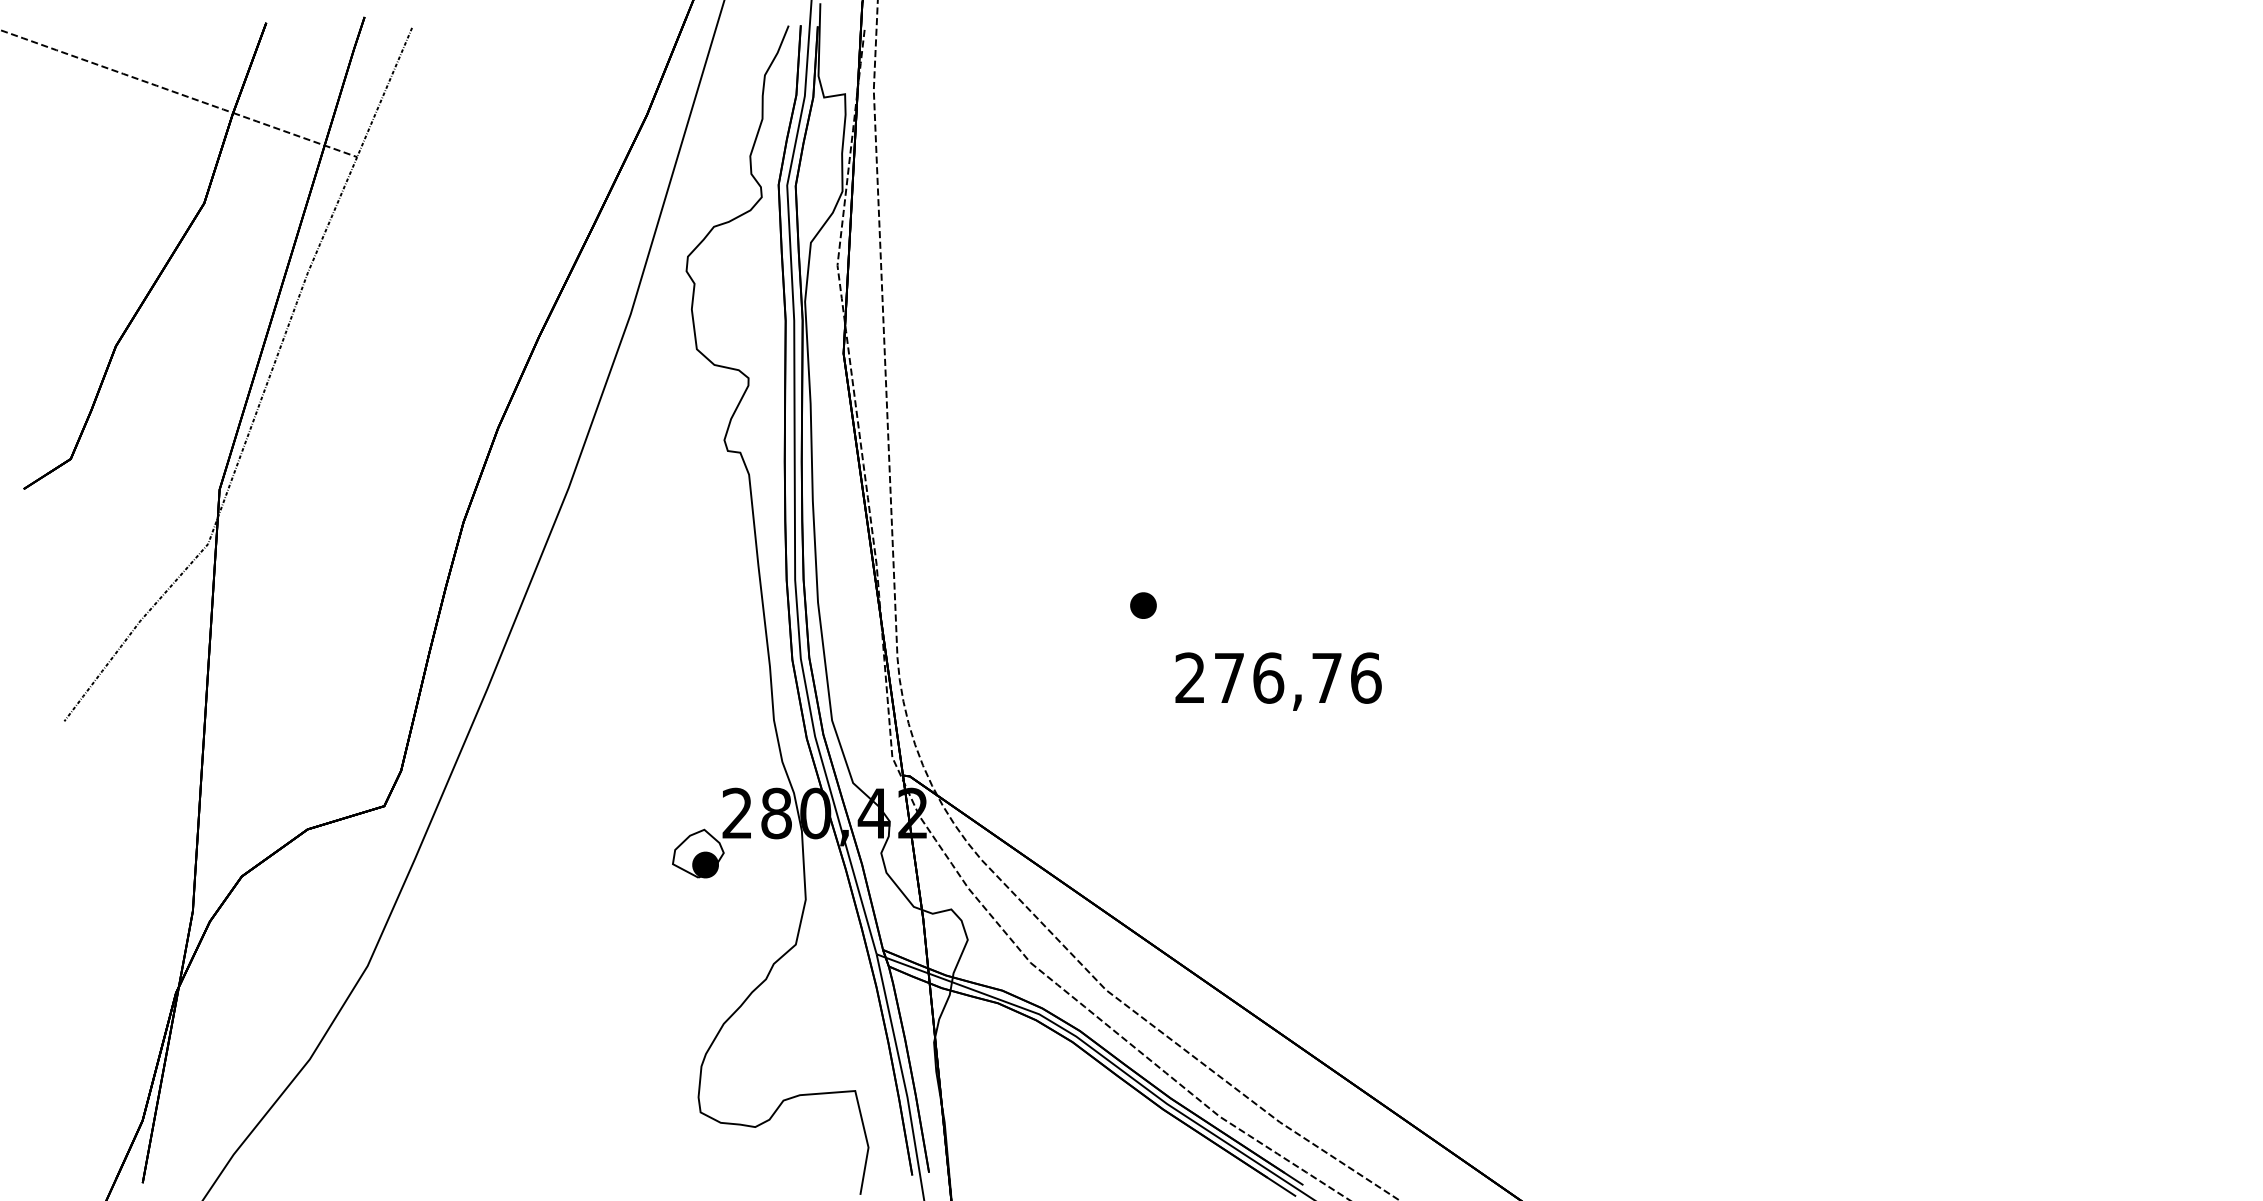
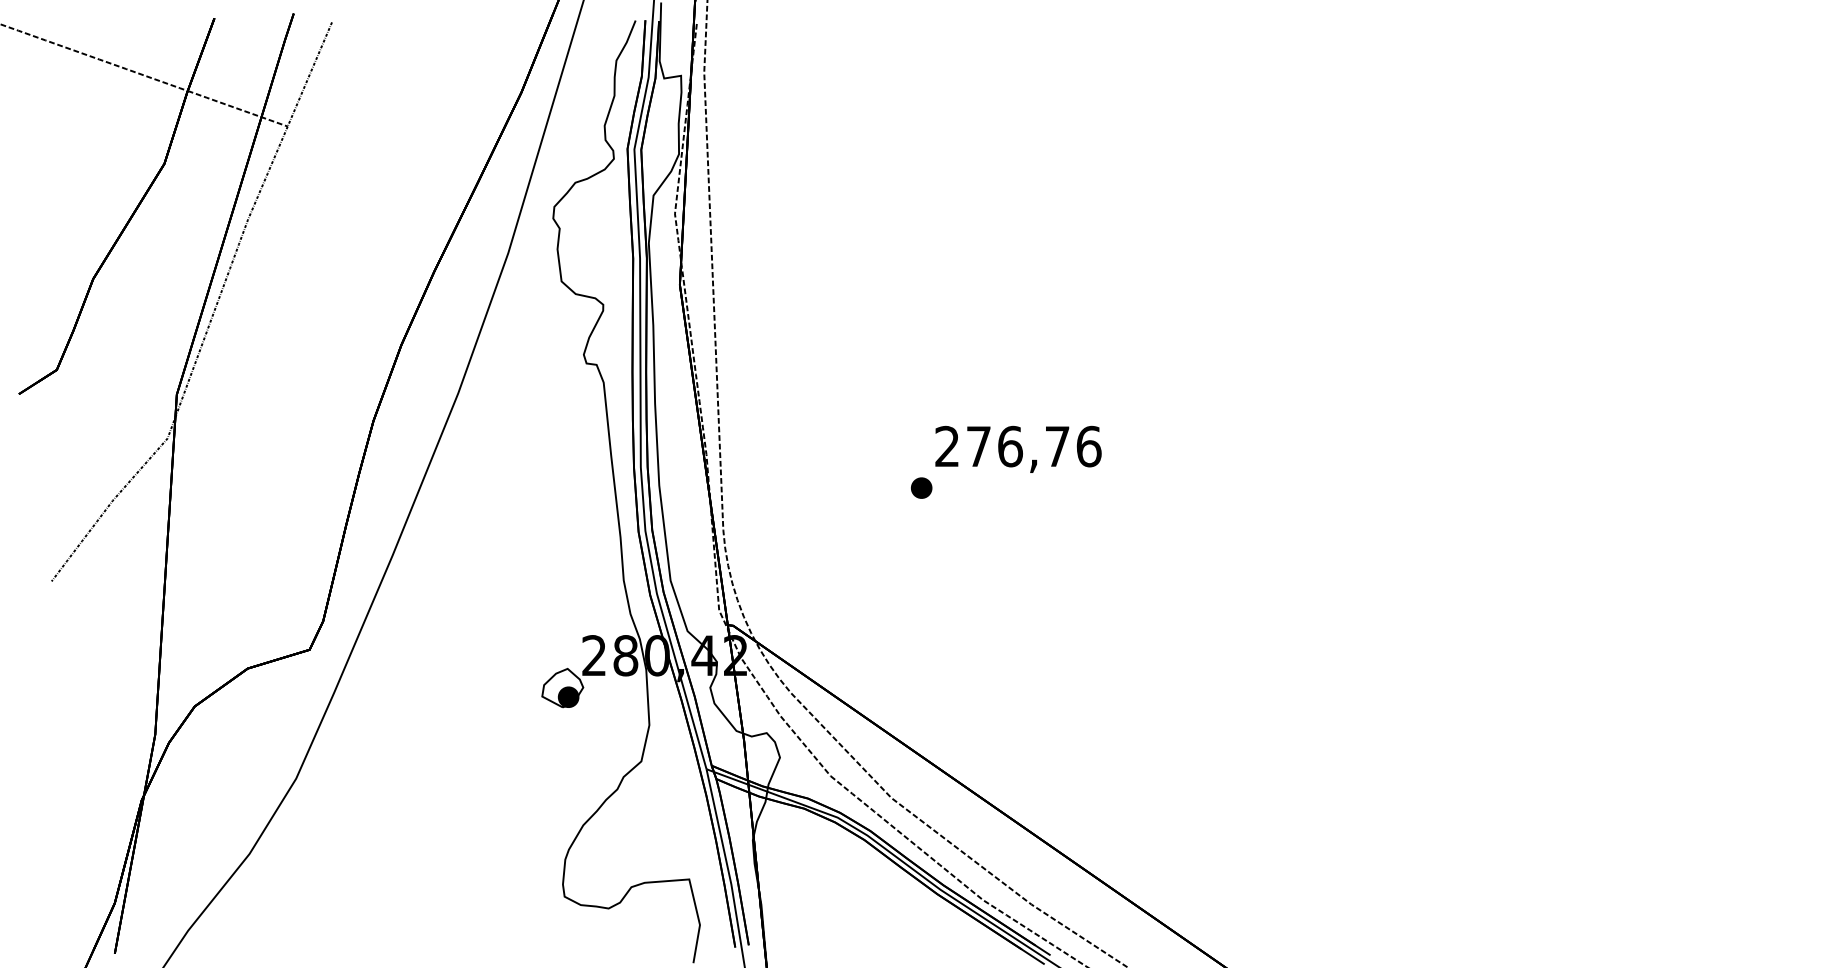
text: (1278, 681) -> (1018, 449), moved

